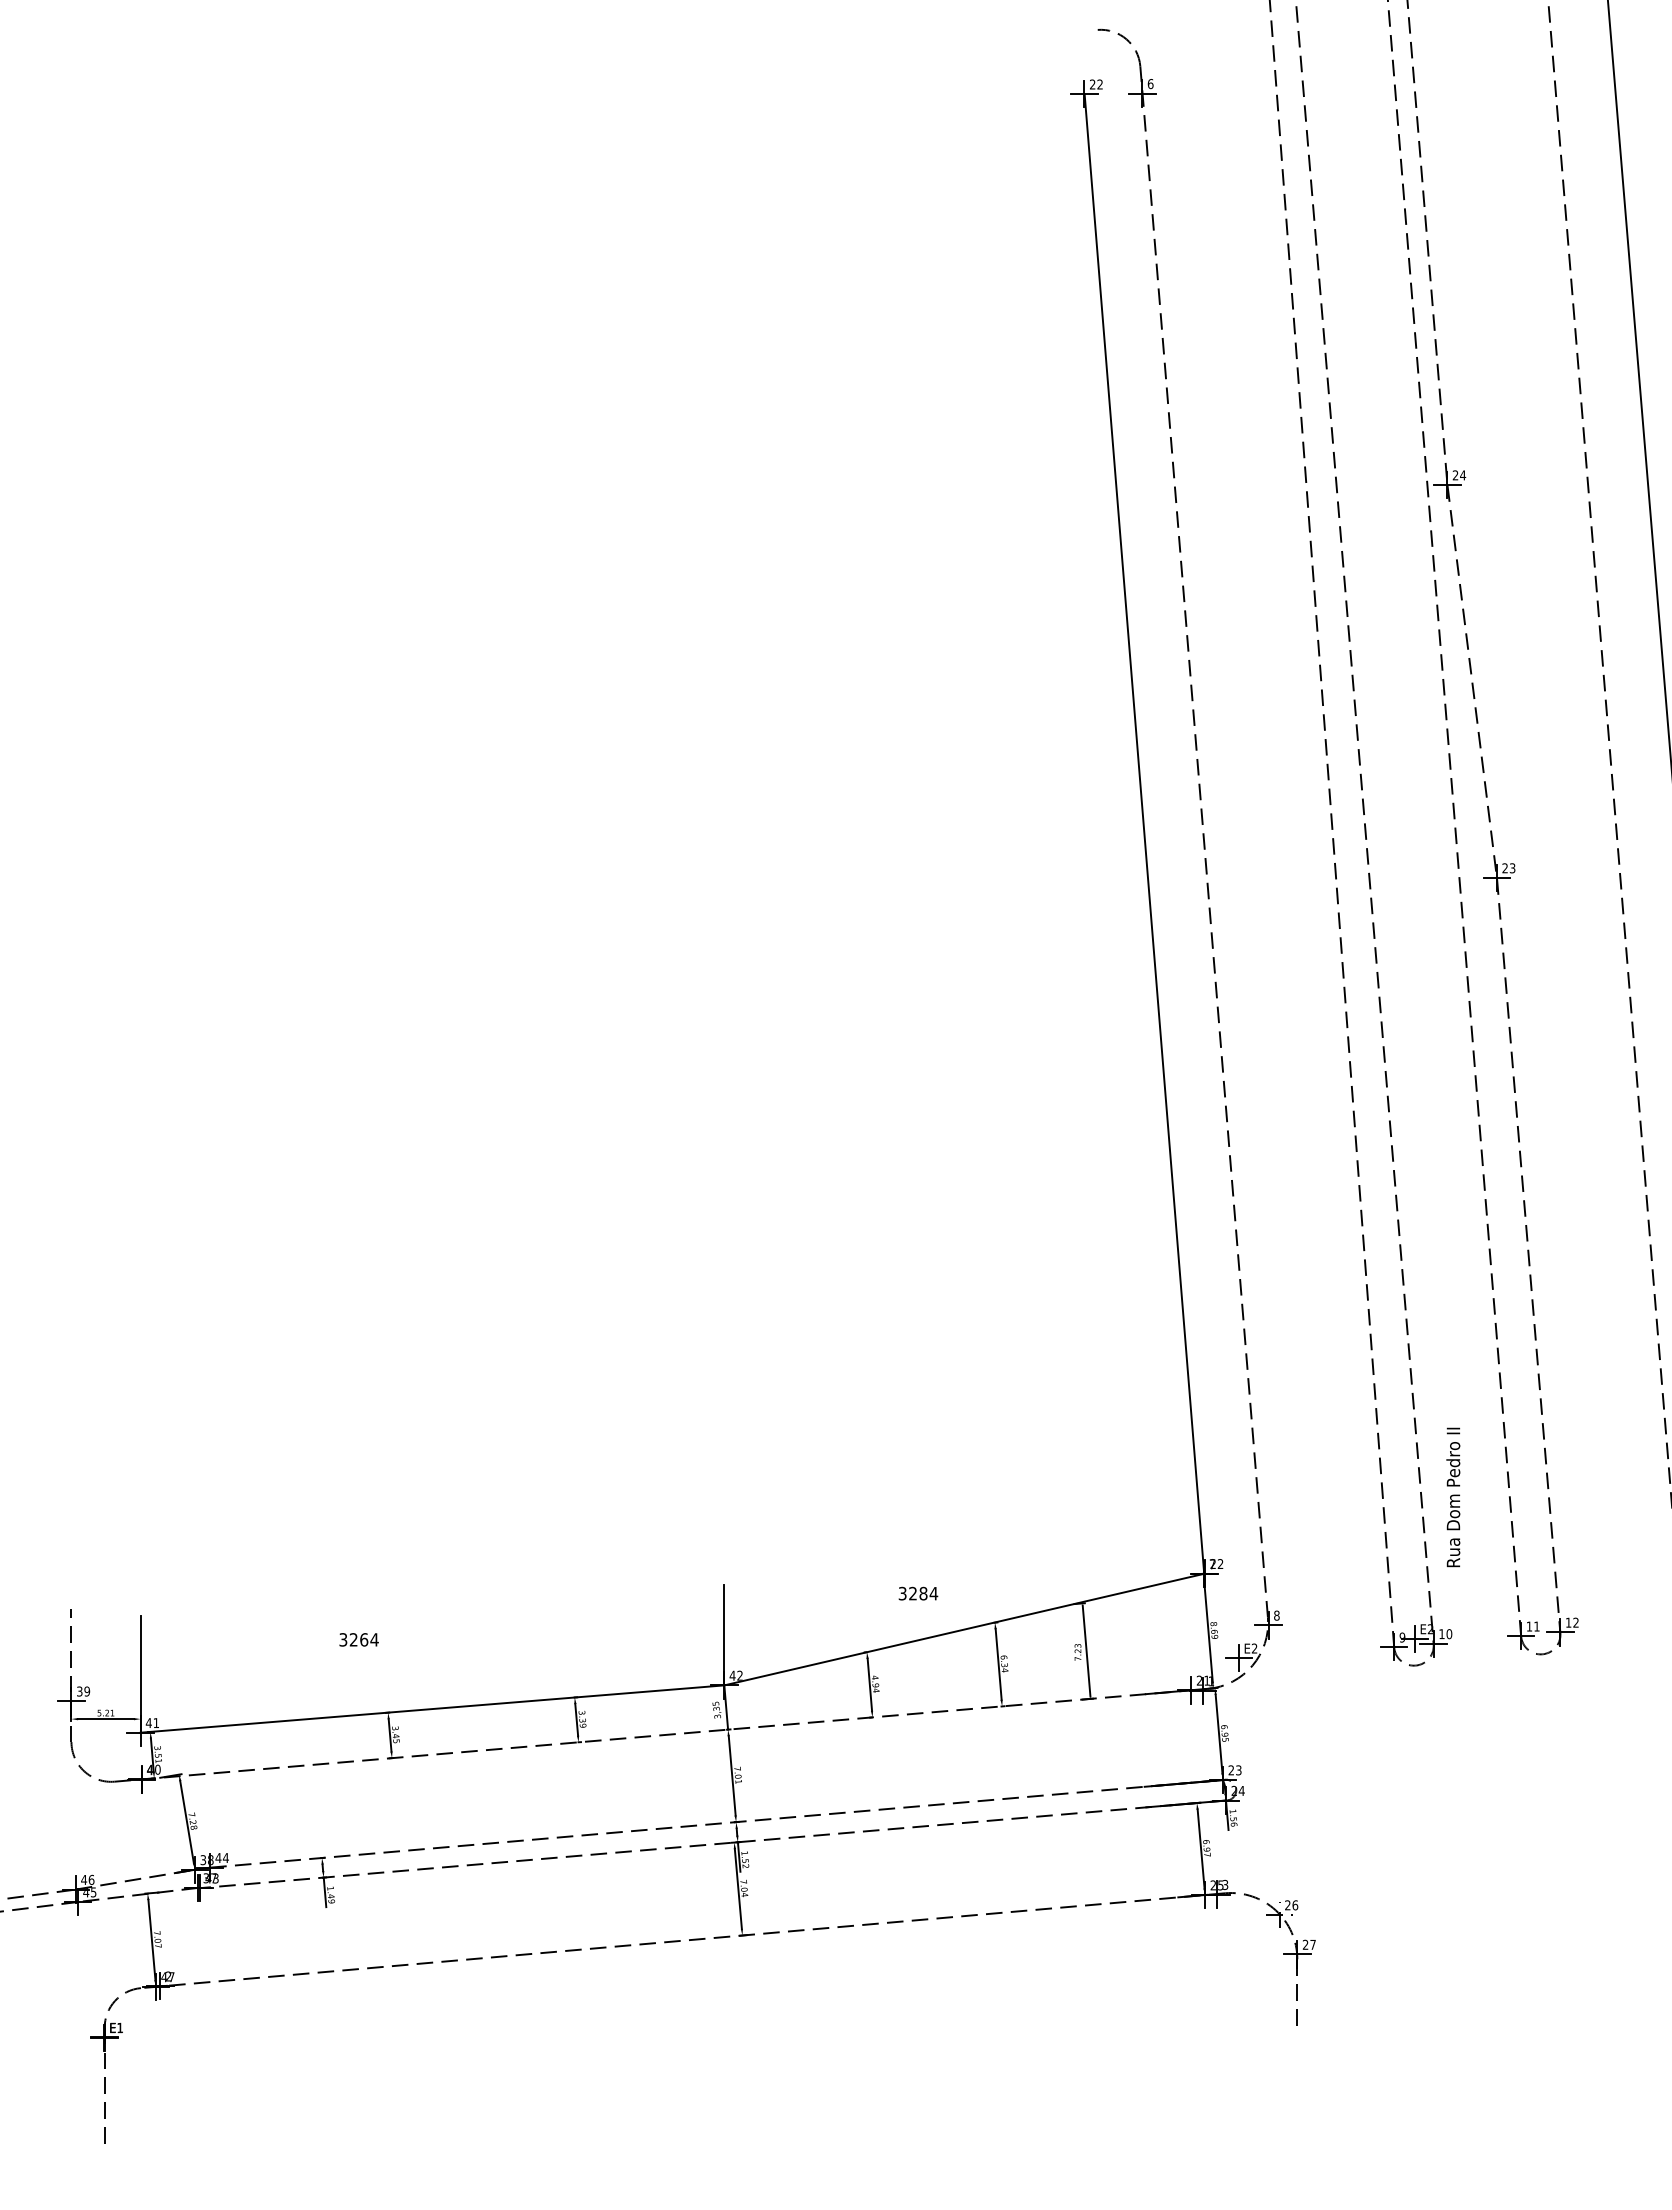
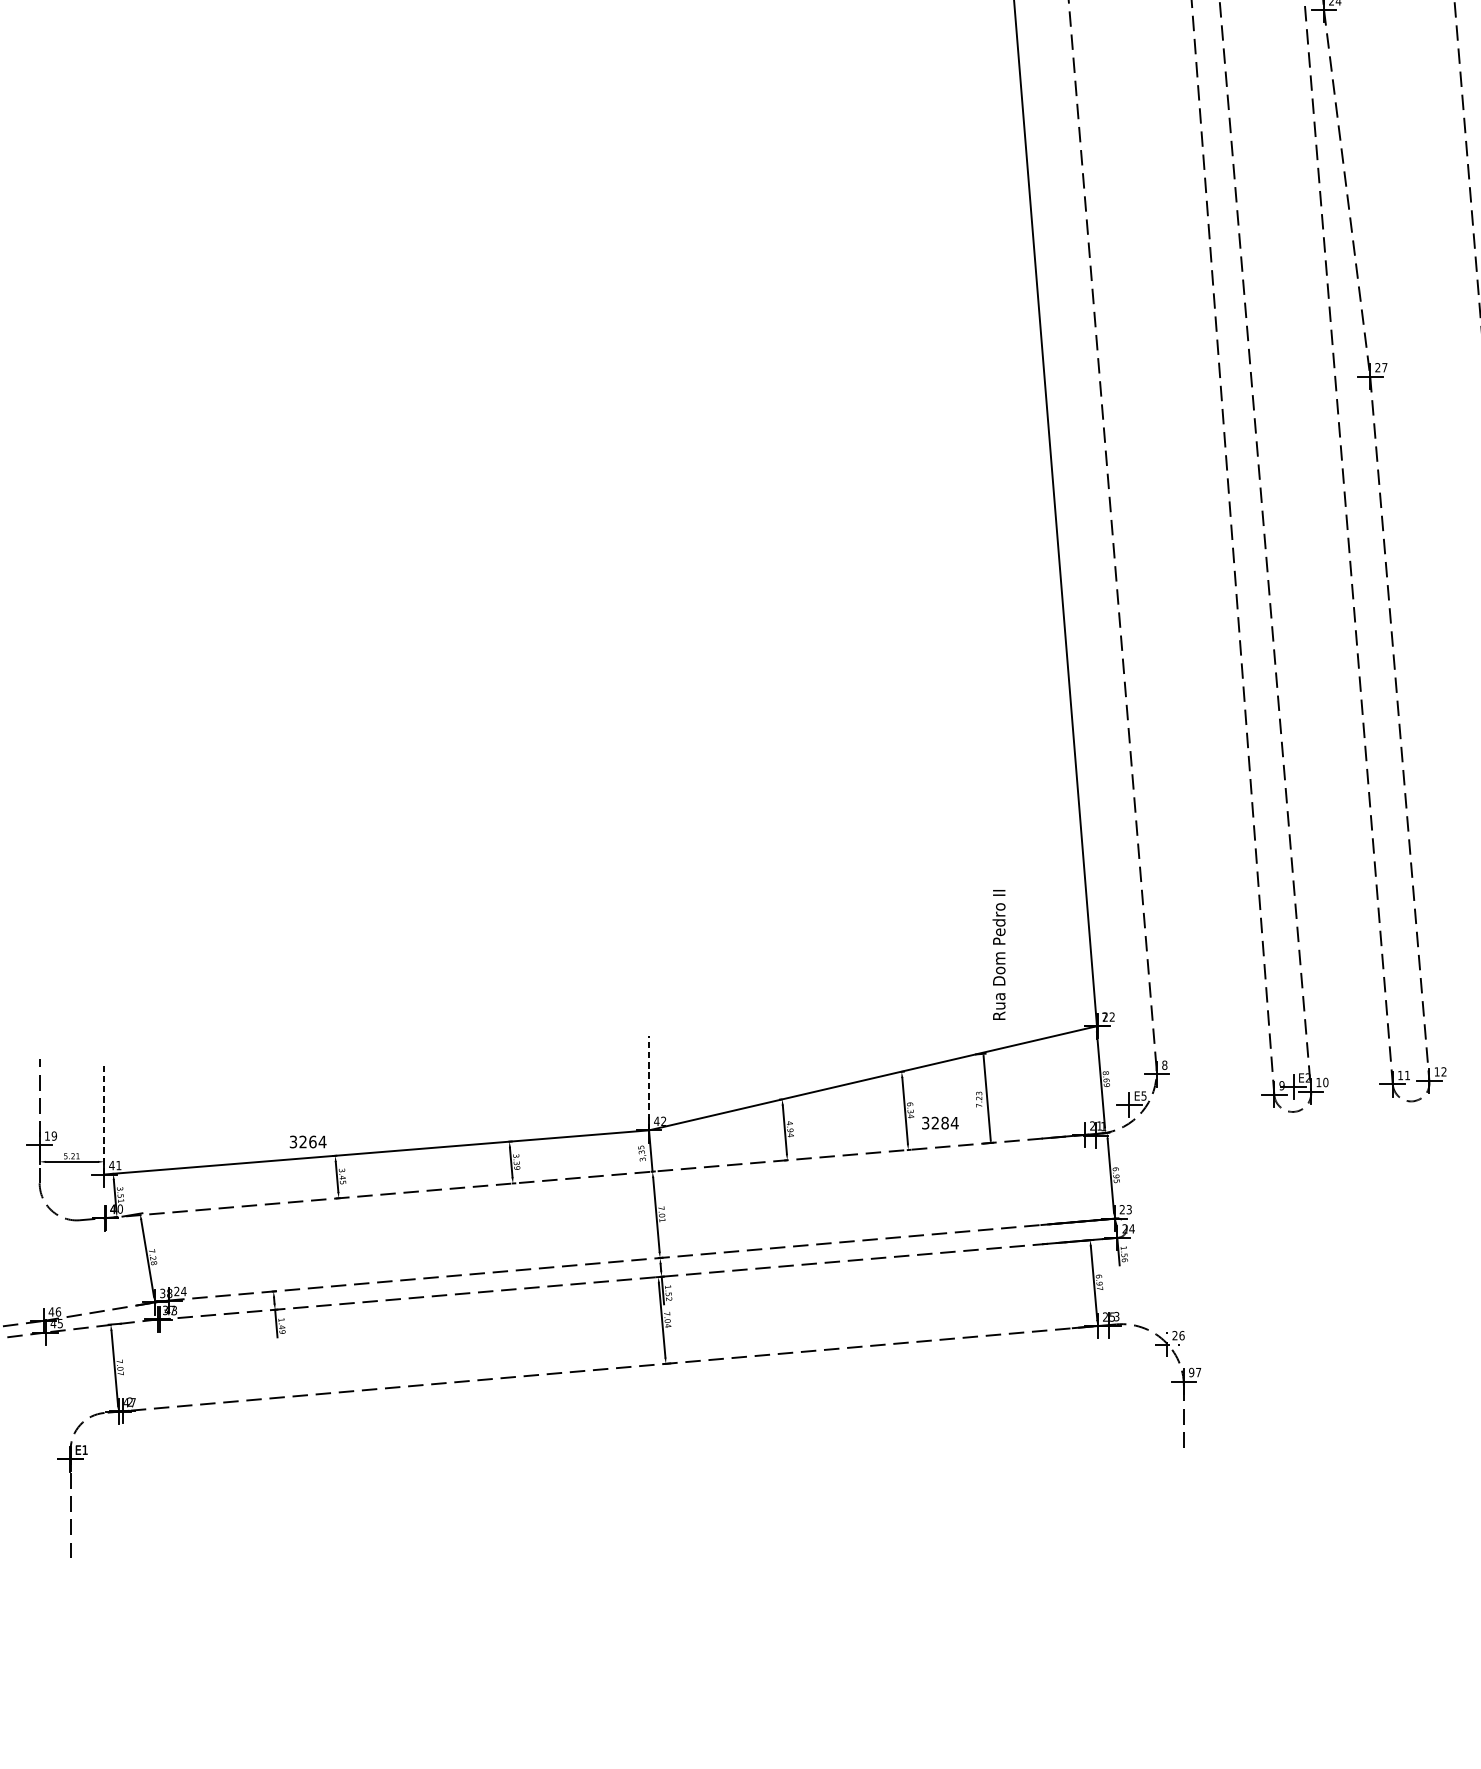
text: (1512, 868) -> (1384, 367), 23 -> 27
text: (1453, 1497) -> (999, 954), moved
text: (918, 1593) -> (940, 1123), moved
line: (724, 1634) -> (649, 1082), solid -> dashed
text: (358, 1639) -> (307, 1141), moved
text: (1254, 1648) -> (1143, 1095), E2 -> E5
line: (140, 1674) -> (104, 1120), solid -> dashed
text: (79, 1691) -> (47, 1136), 39 -> 19
text: (218, 1857) -> (176, 1291), 44 -> 24
text: (1305, 1944) -> (1191, 1372), 27 -> 97

